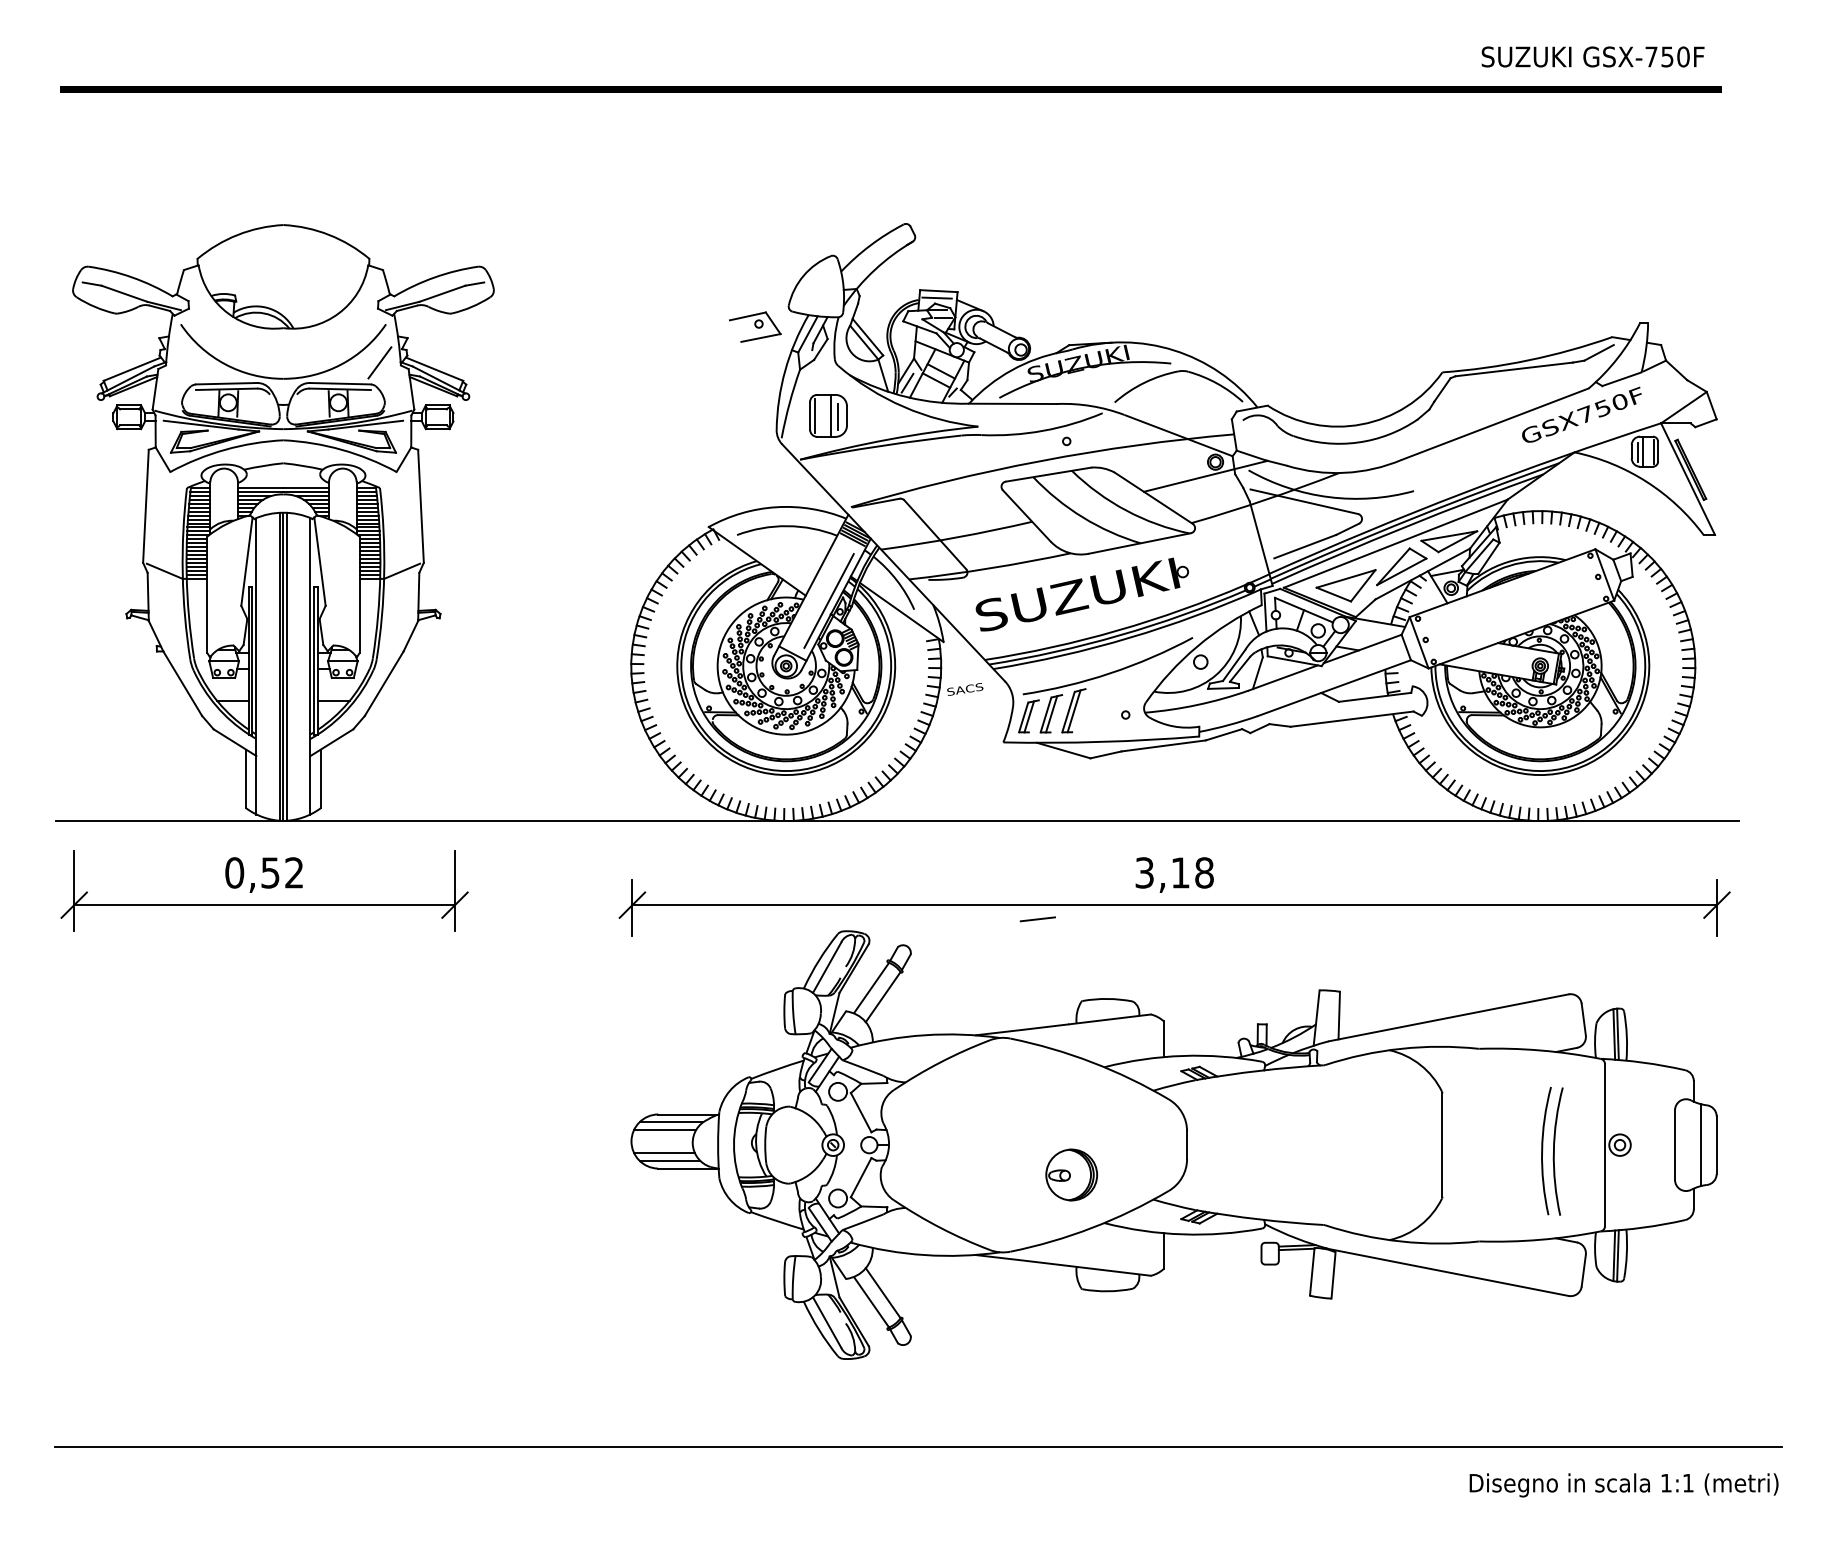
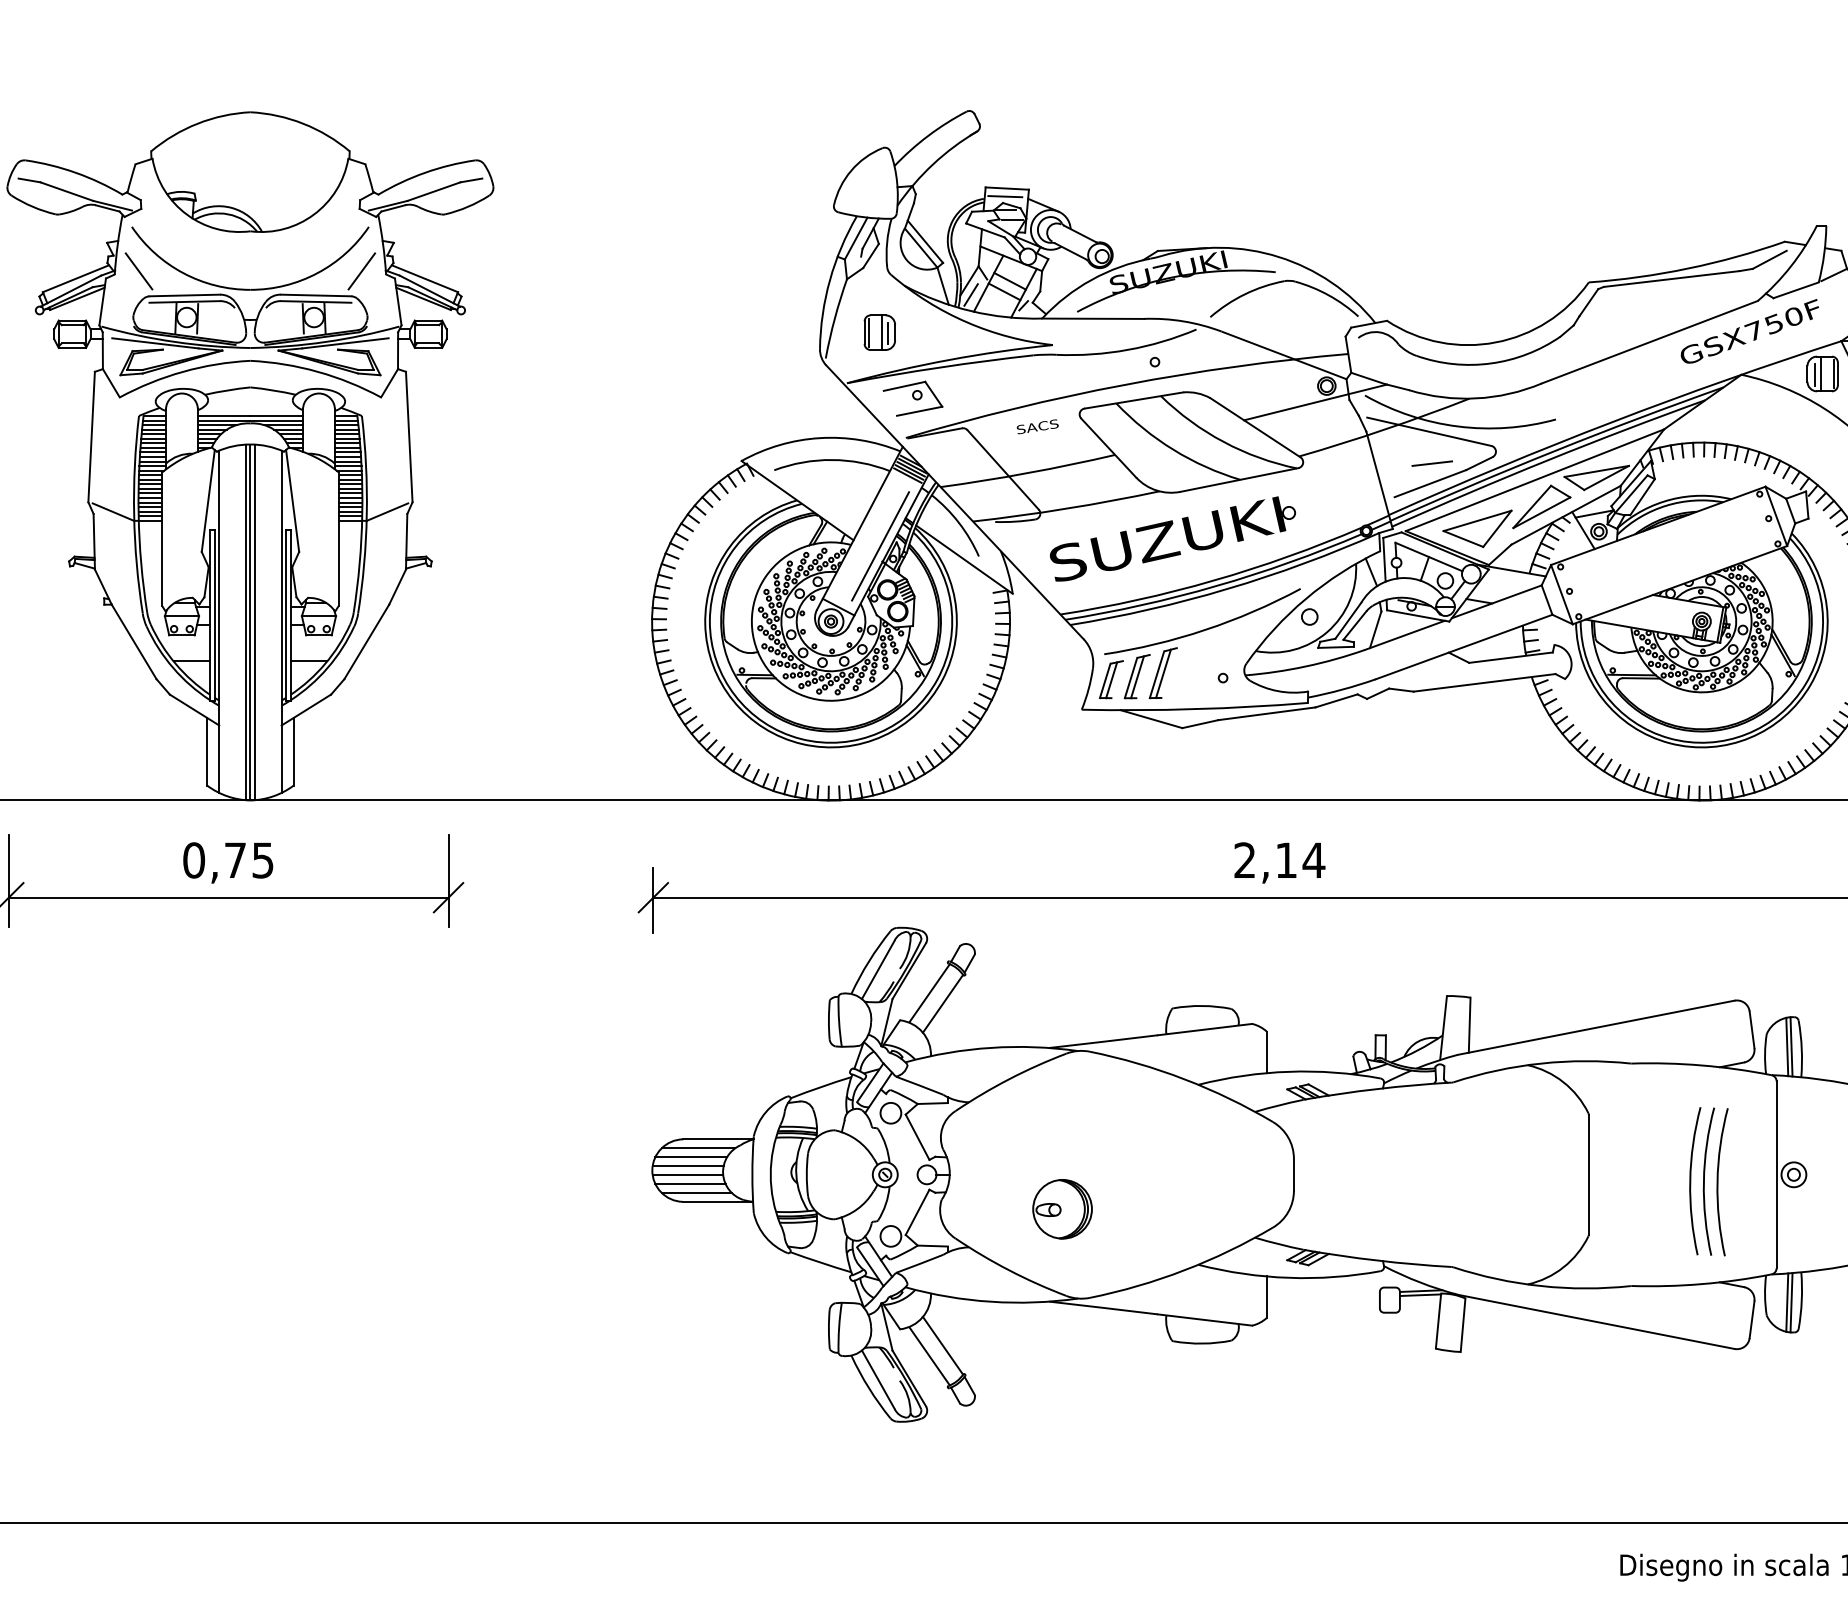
part: (755, 326) -> (913, 398), moved
line: (186, 362) -> (138, 270), added
part: (828, 415) -> (879, 332), size x0.71
text: (965, 689) -> (1038, 426), moved
text: (282, 872) -> (249, 859), 0,52 -> 0,75
text: (1174, 872) -> (1279, 859), 3,18 -> 2,14
line: (1037, 919) -> (1431, 463), moved
line: (662, 1137) -> (688, 1165), added
line: (661, 1145) -> (687, 1175), added
arc: (1531, 1150) -> (1691, 1180), added
part: (1071, 1174) -> (1062, 1208), moved

